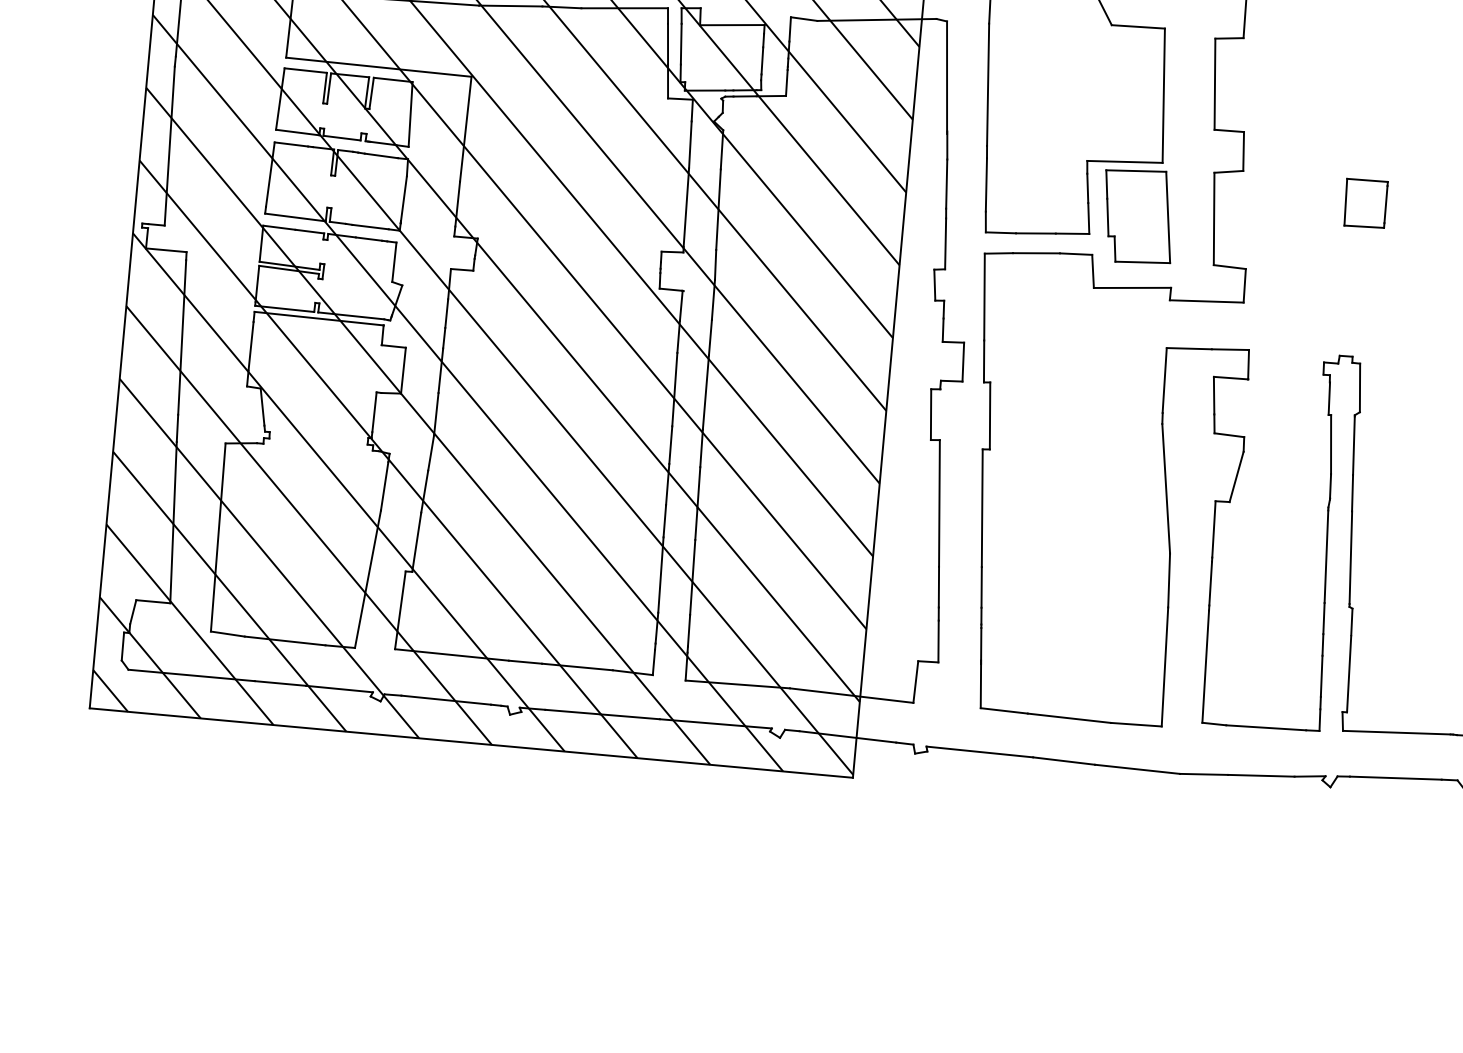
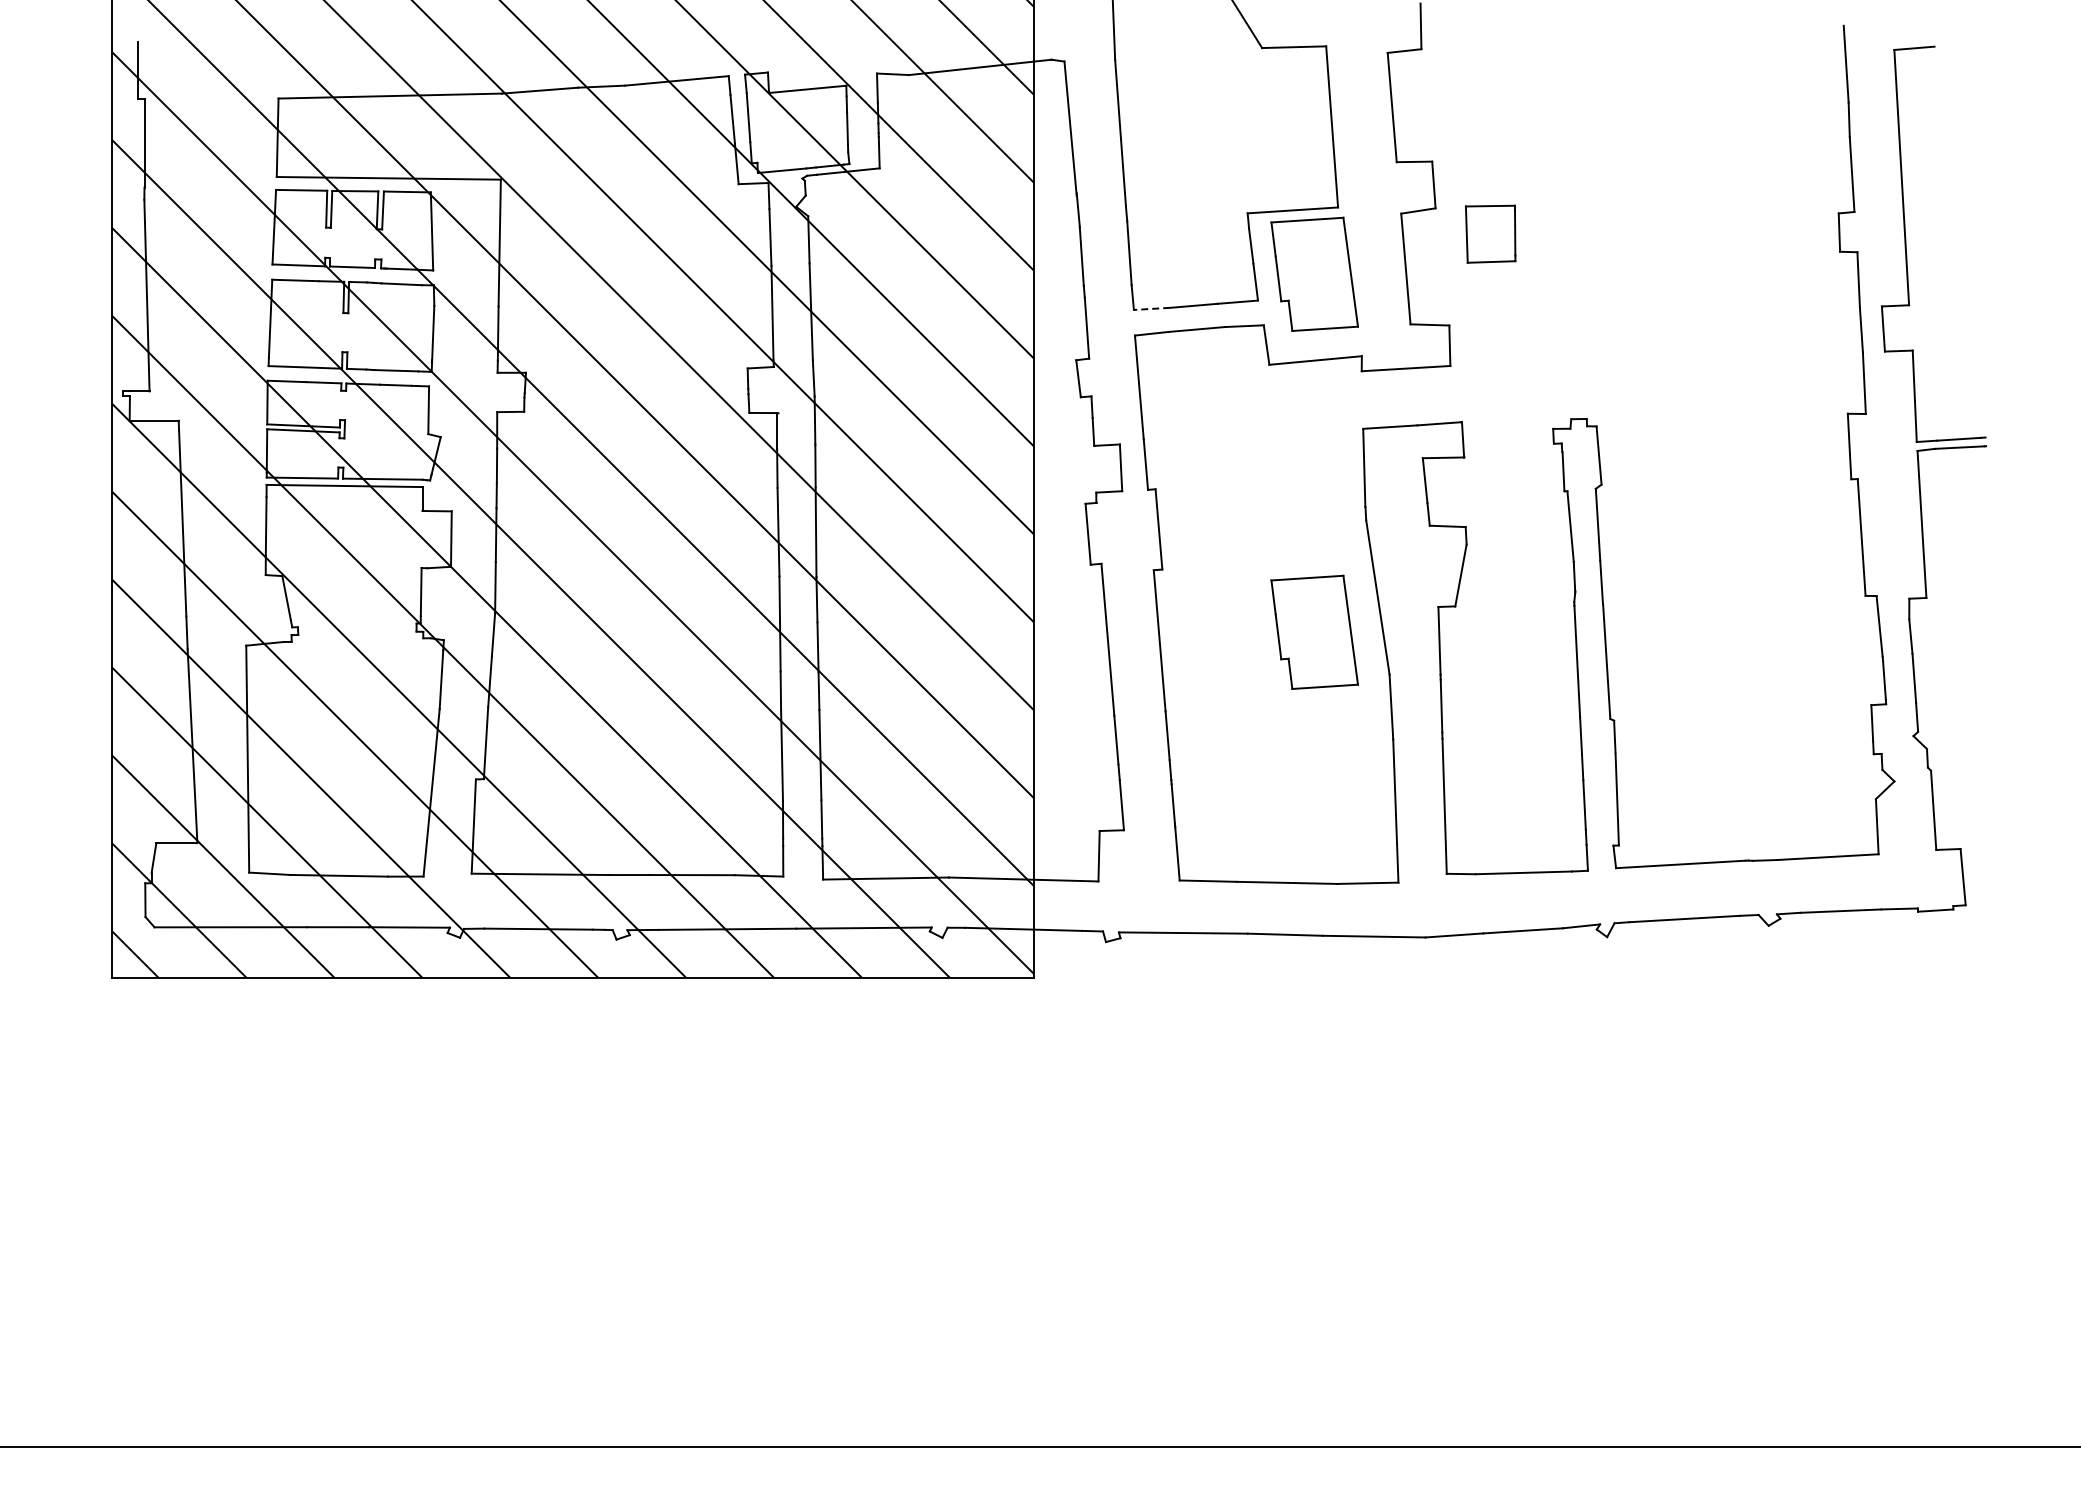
part: (1365, 203) -> (1490, 233), moved
line: (1000, 232) -> (1151, 308), solid -> dashed
part: (1111, 512) -> (1314, 631), added

